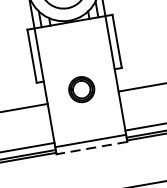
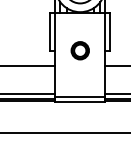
part: (80, 89) -> (79, 50), moved
line: (92, 147) -> (80, 101), dashed -> solid

